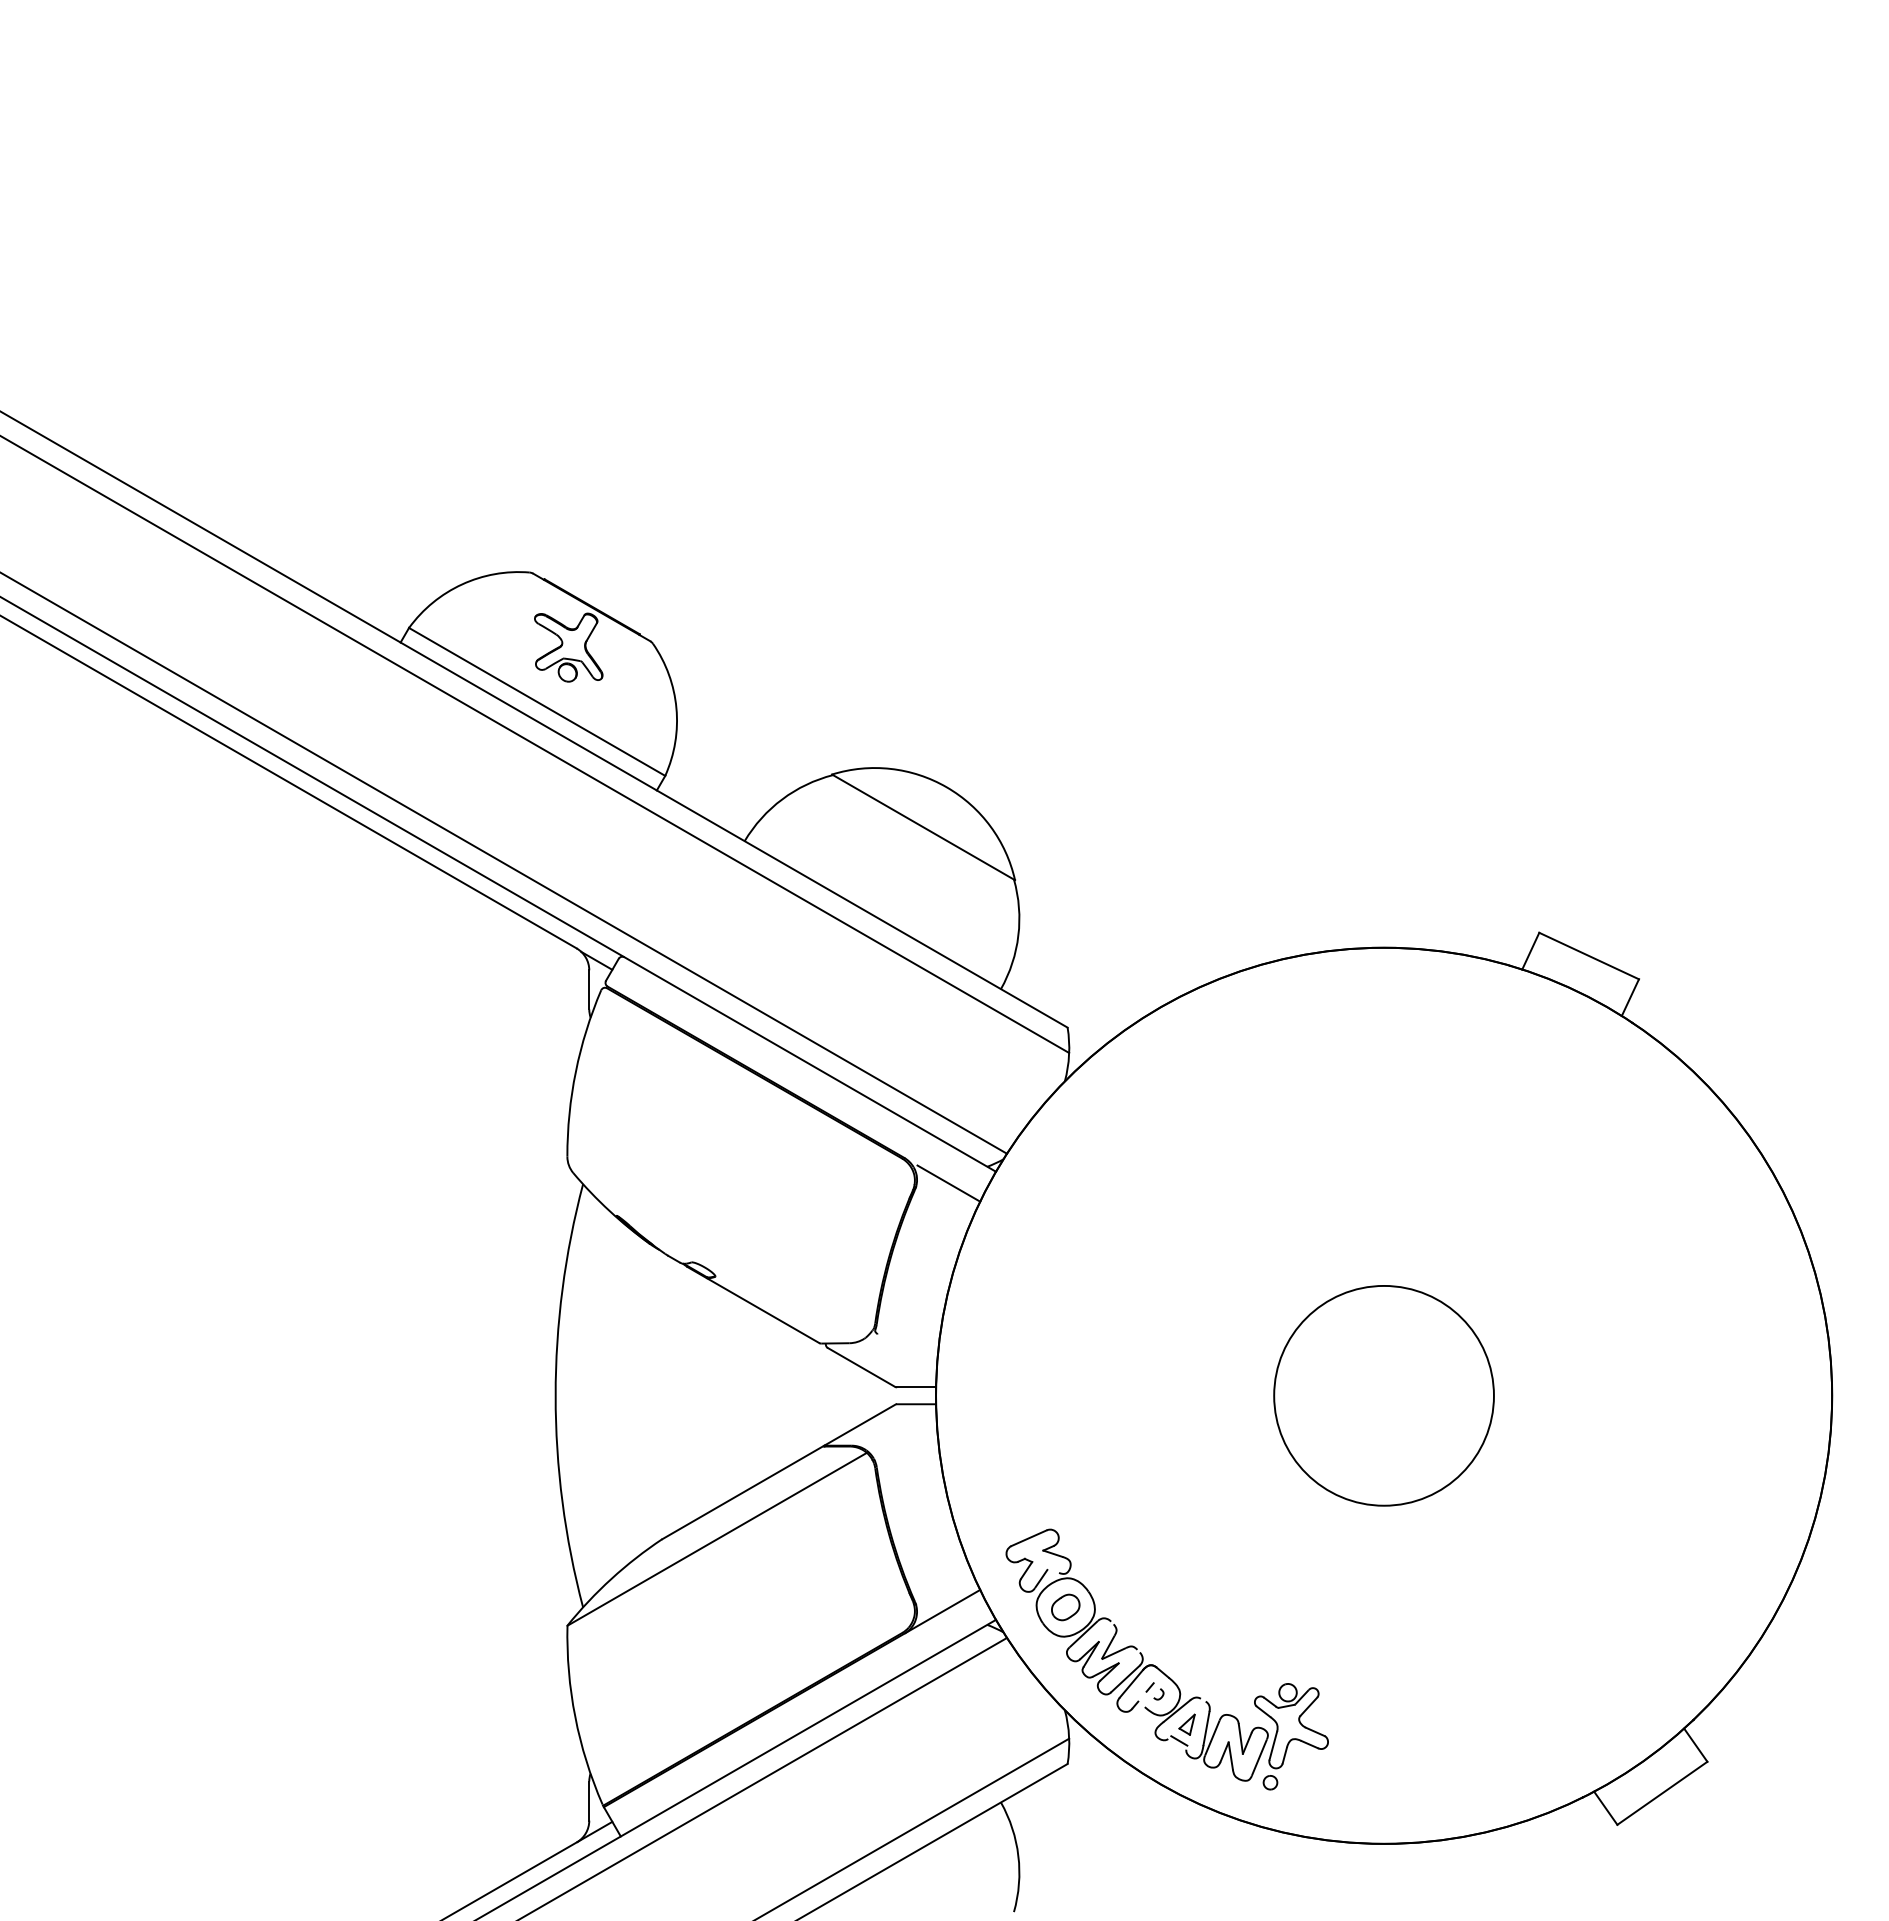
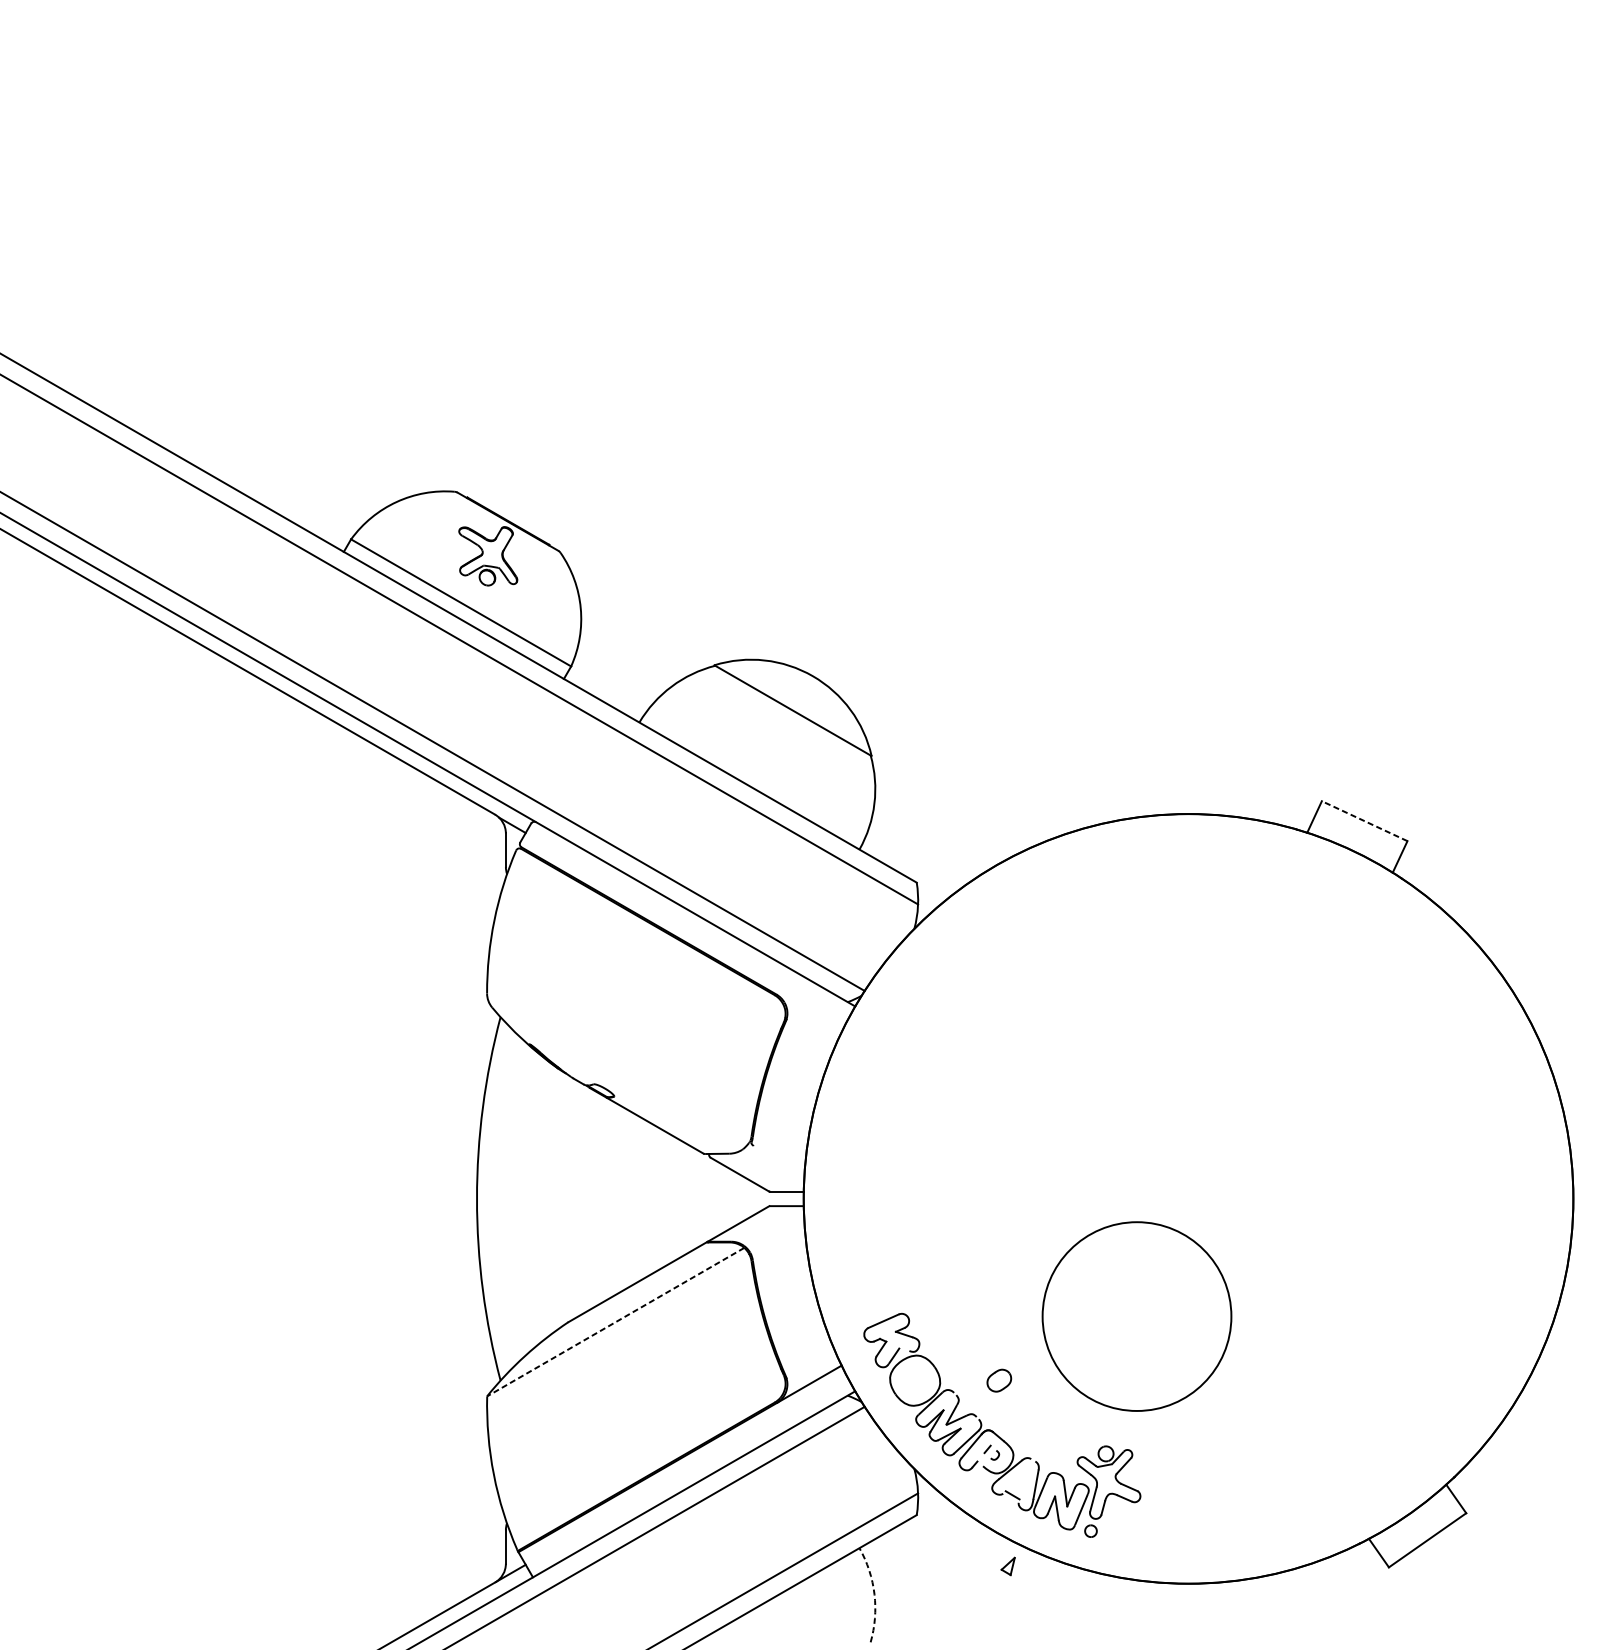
line: (1589, 956) -> (1364, 821), solid -> dashed
line: (948, 1183) -> (814, 1016), removed
circle: (1383, 1395) -> (1136, 1316), moved
line: (717, 1539) -> (616, 1322), solid -> dashed
part: (1065, 1607) -> (999, 1380), moved
part: (1186, 1724) -> (1007, 1566), moved
arc: (1018, 1855) -> (874, 1593), solid -> dashed

